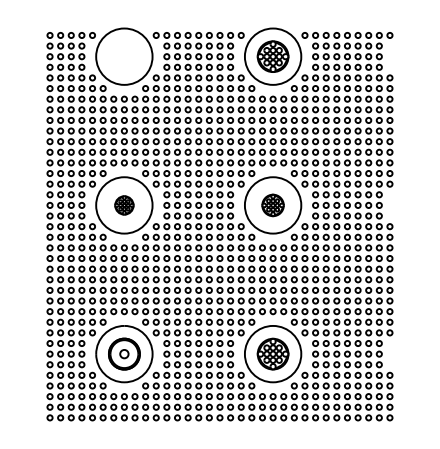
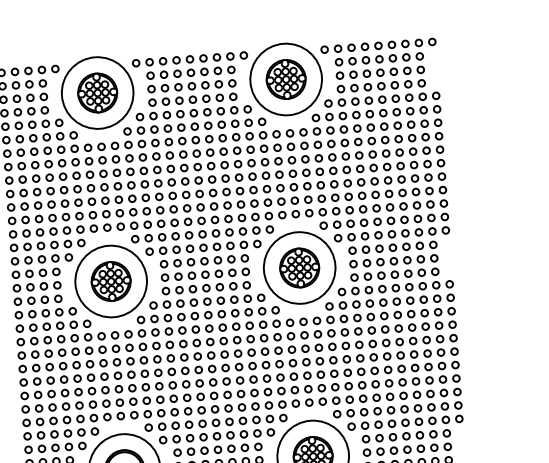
part: (124, 56) -> (97, 92), added
part: (124, 205) -> (111, 281), size x1.67
part: (272, 205) -> (298, 268), size x1.43

